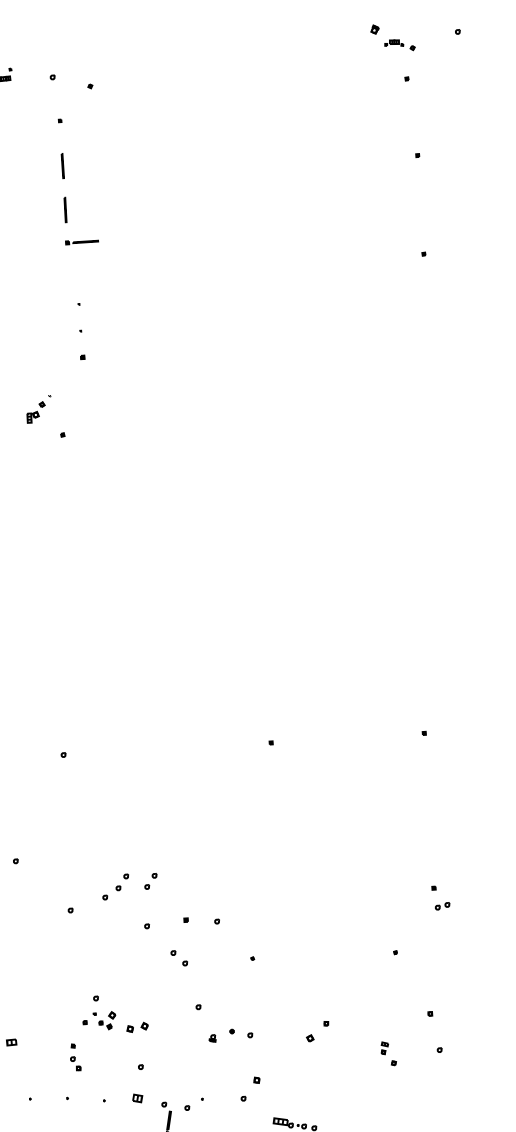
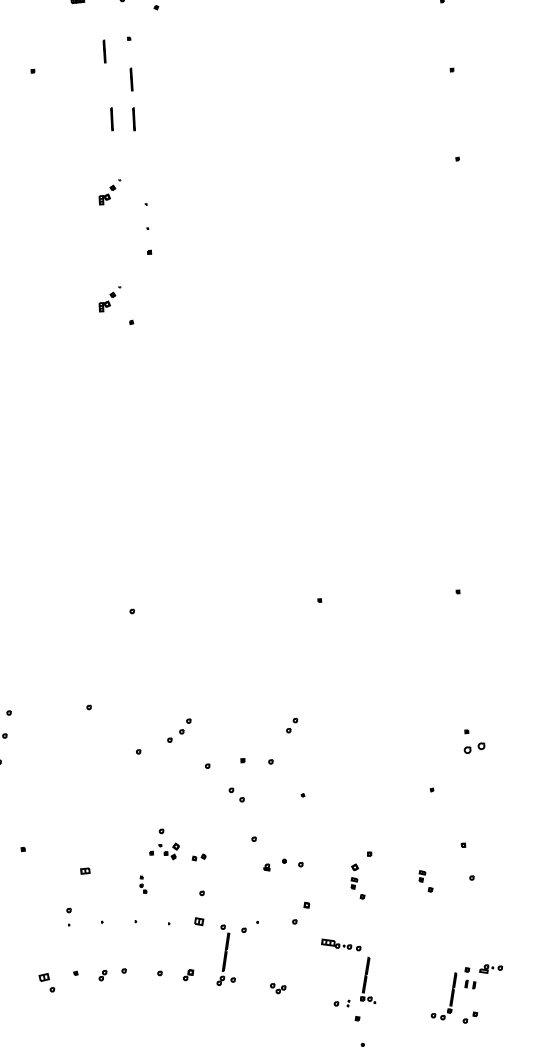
line: (32, 135) -> (104, 51), added
line: (40, 210) -> (111, 119), added
part: (81, 242) -> (148, 148), removed
part: (38, 291) -> (109, 192), added
part: (151, 881) -> (292, 725), moved
part: (442, 905) -> (474, 747), size x1.6
part: (138, 1027) -> (199, 857), size x0.7
part: (76, 1057) -> (143, 884), size x0.7
part: (312, 1061) -> (357, 888), added

